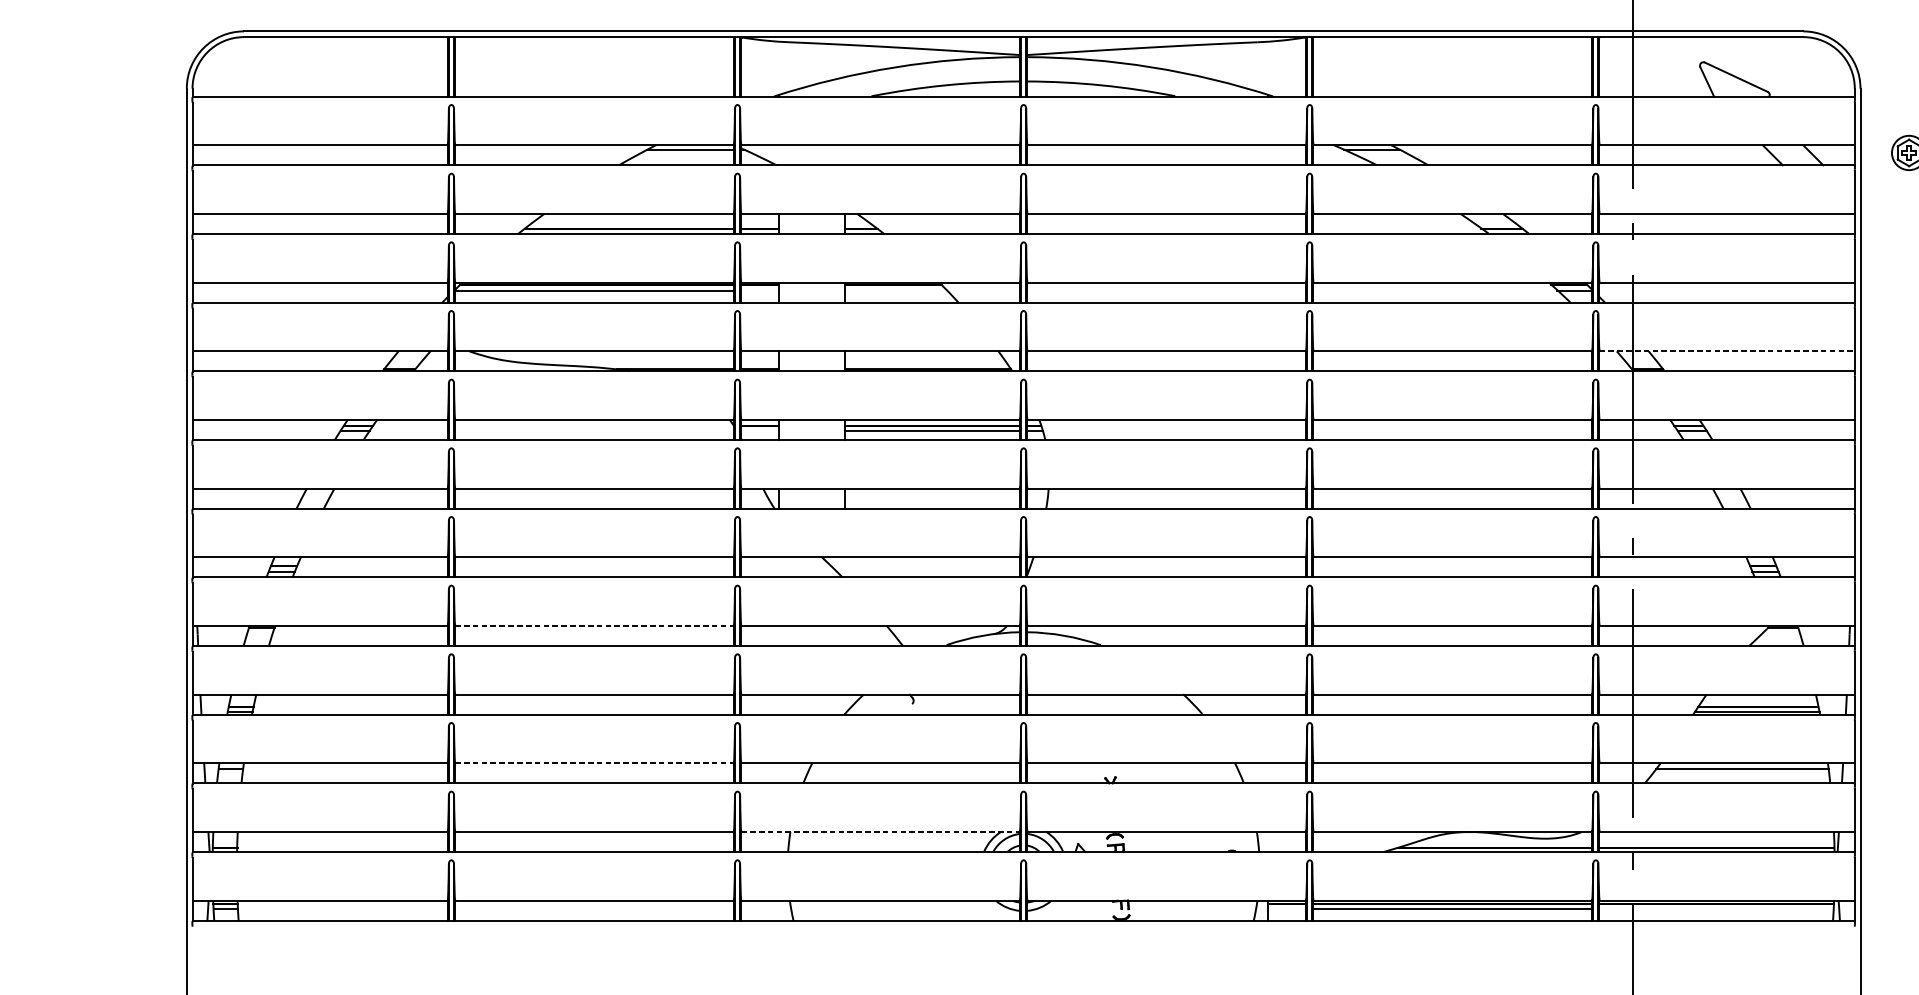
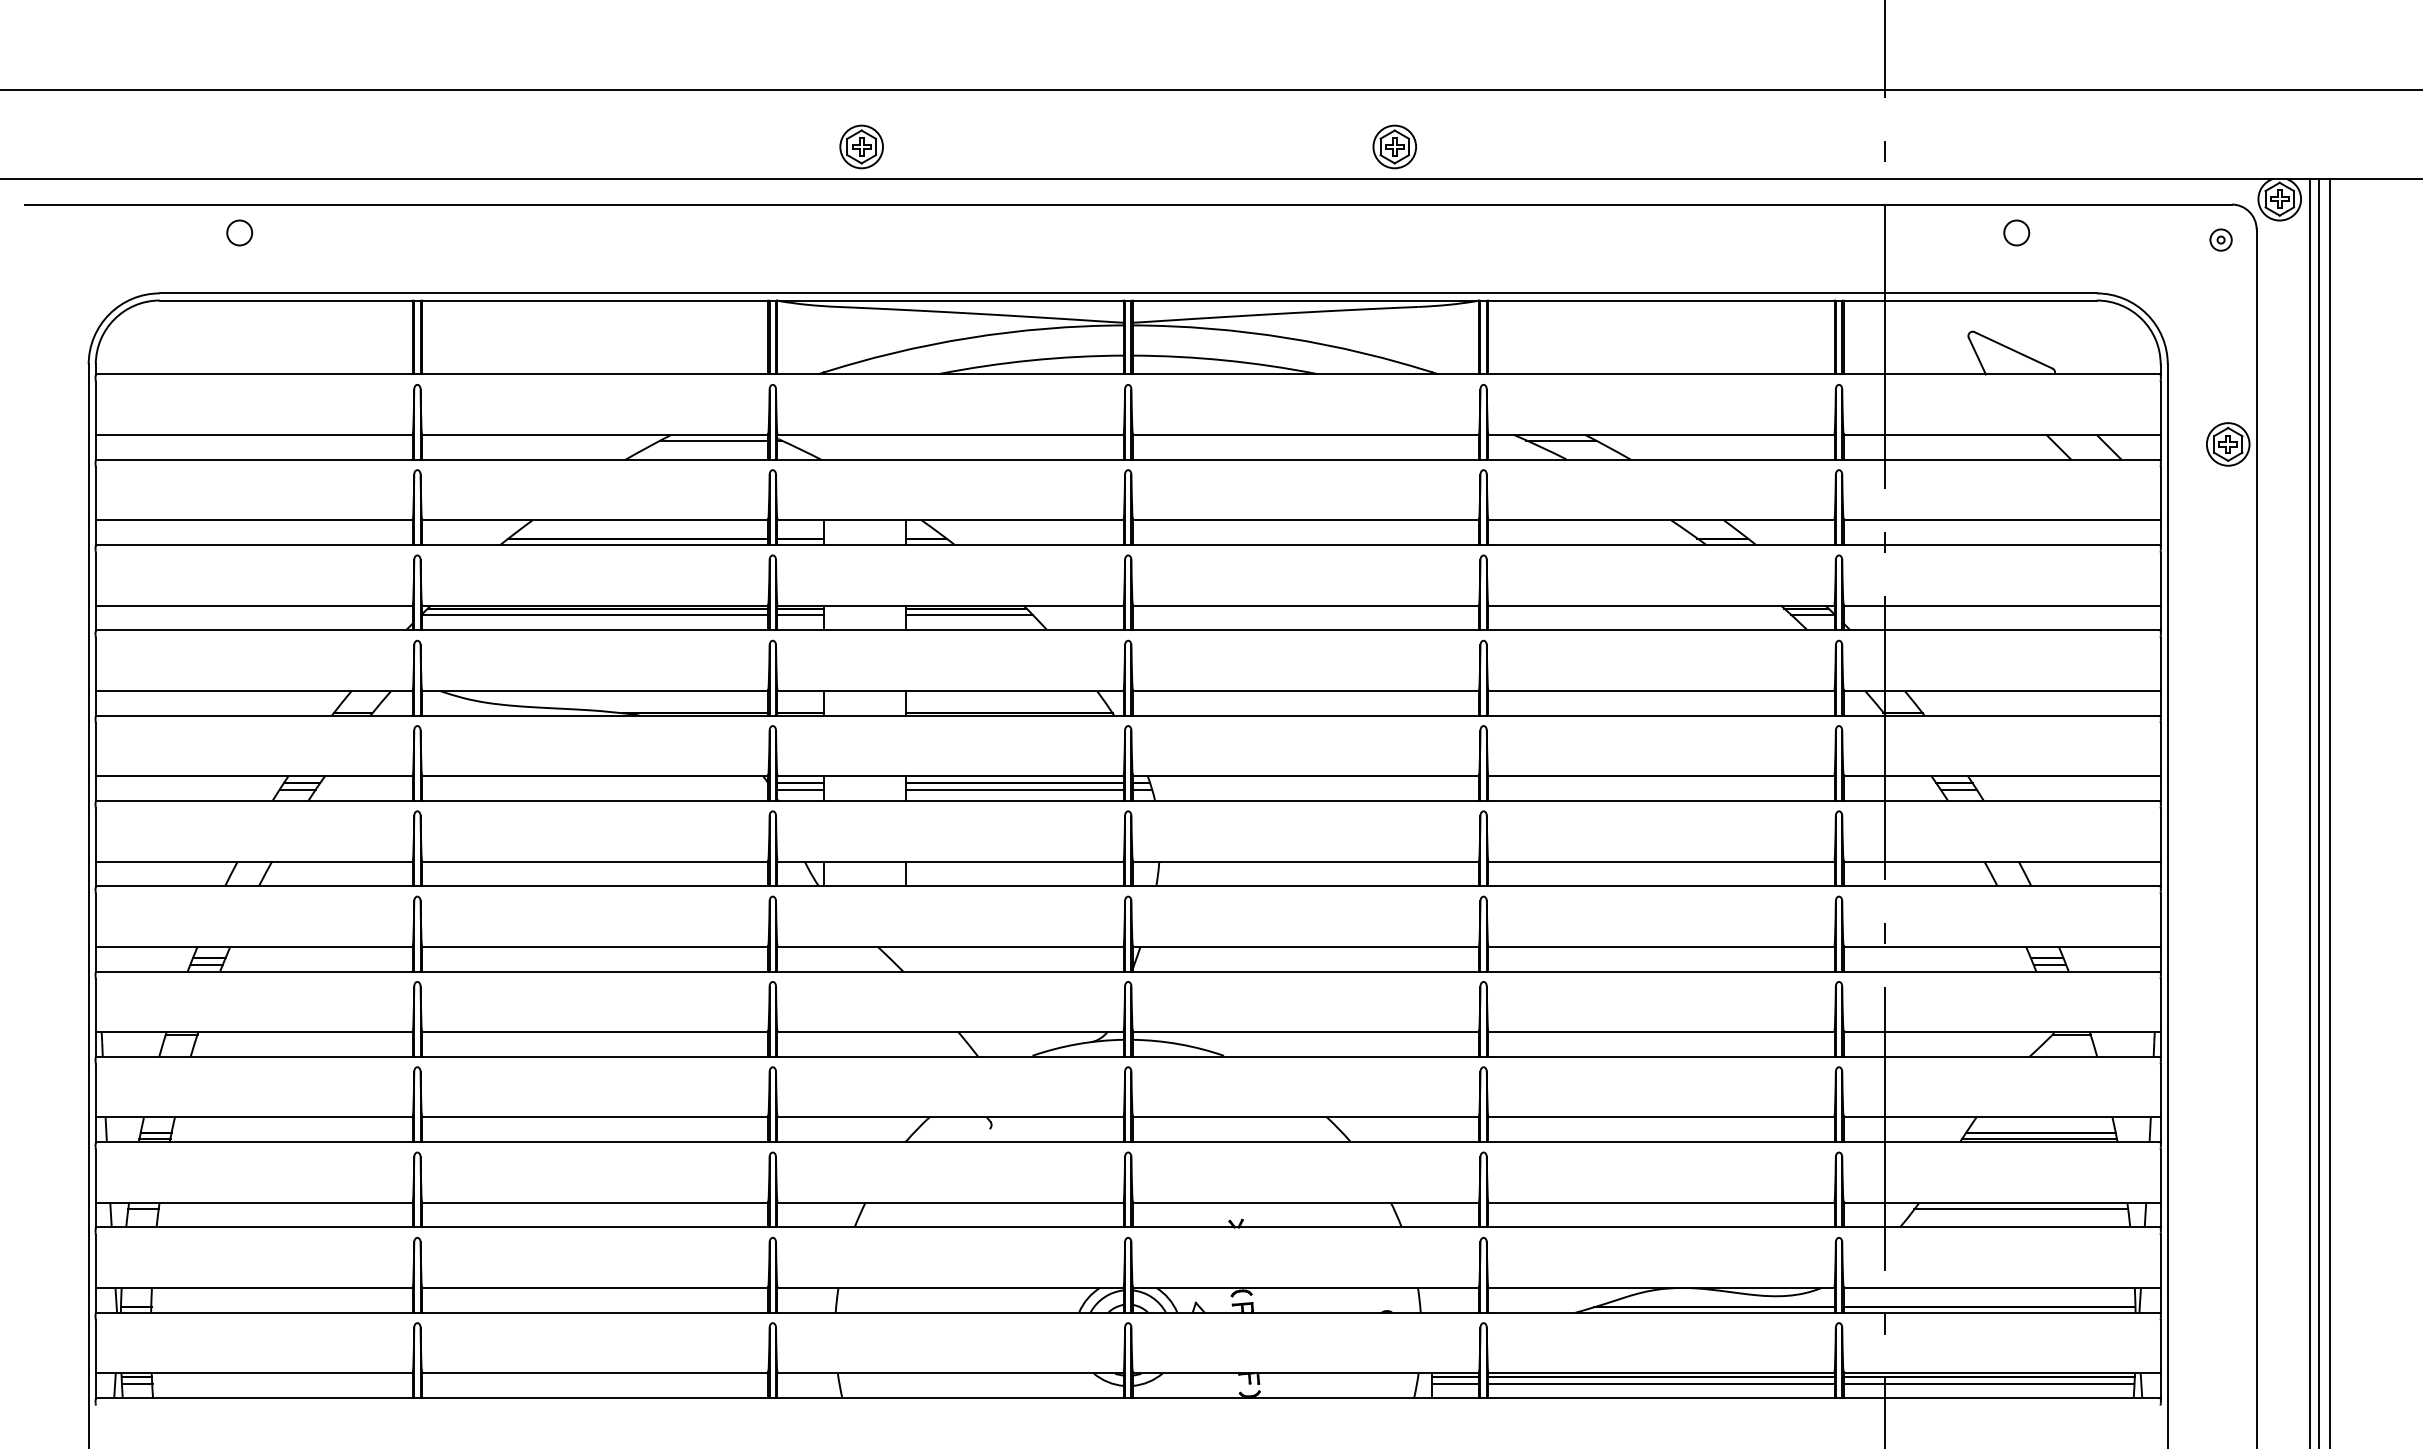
line: (759, 290) -> (800, 615), added
line: (895, 290) -> (969, 615), added
line: (1727, 351) -> (2002, 690), dashed -> solid
line: (759, 431) -> (800, 790), added
line: (594, 626) -> (595, 1032), dashed -> solid
line: (594, 763) -> (595, 1202), dashed -> solid
line: (881, 832) -> (951, 1288), dashed -> solid
line: (1287, 909) -> (1455, 1384), added
line: (1716, 909) -> (1988, 1384), added

